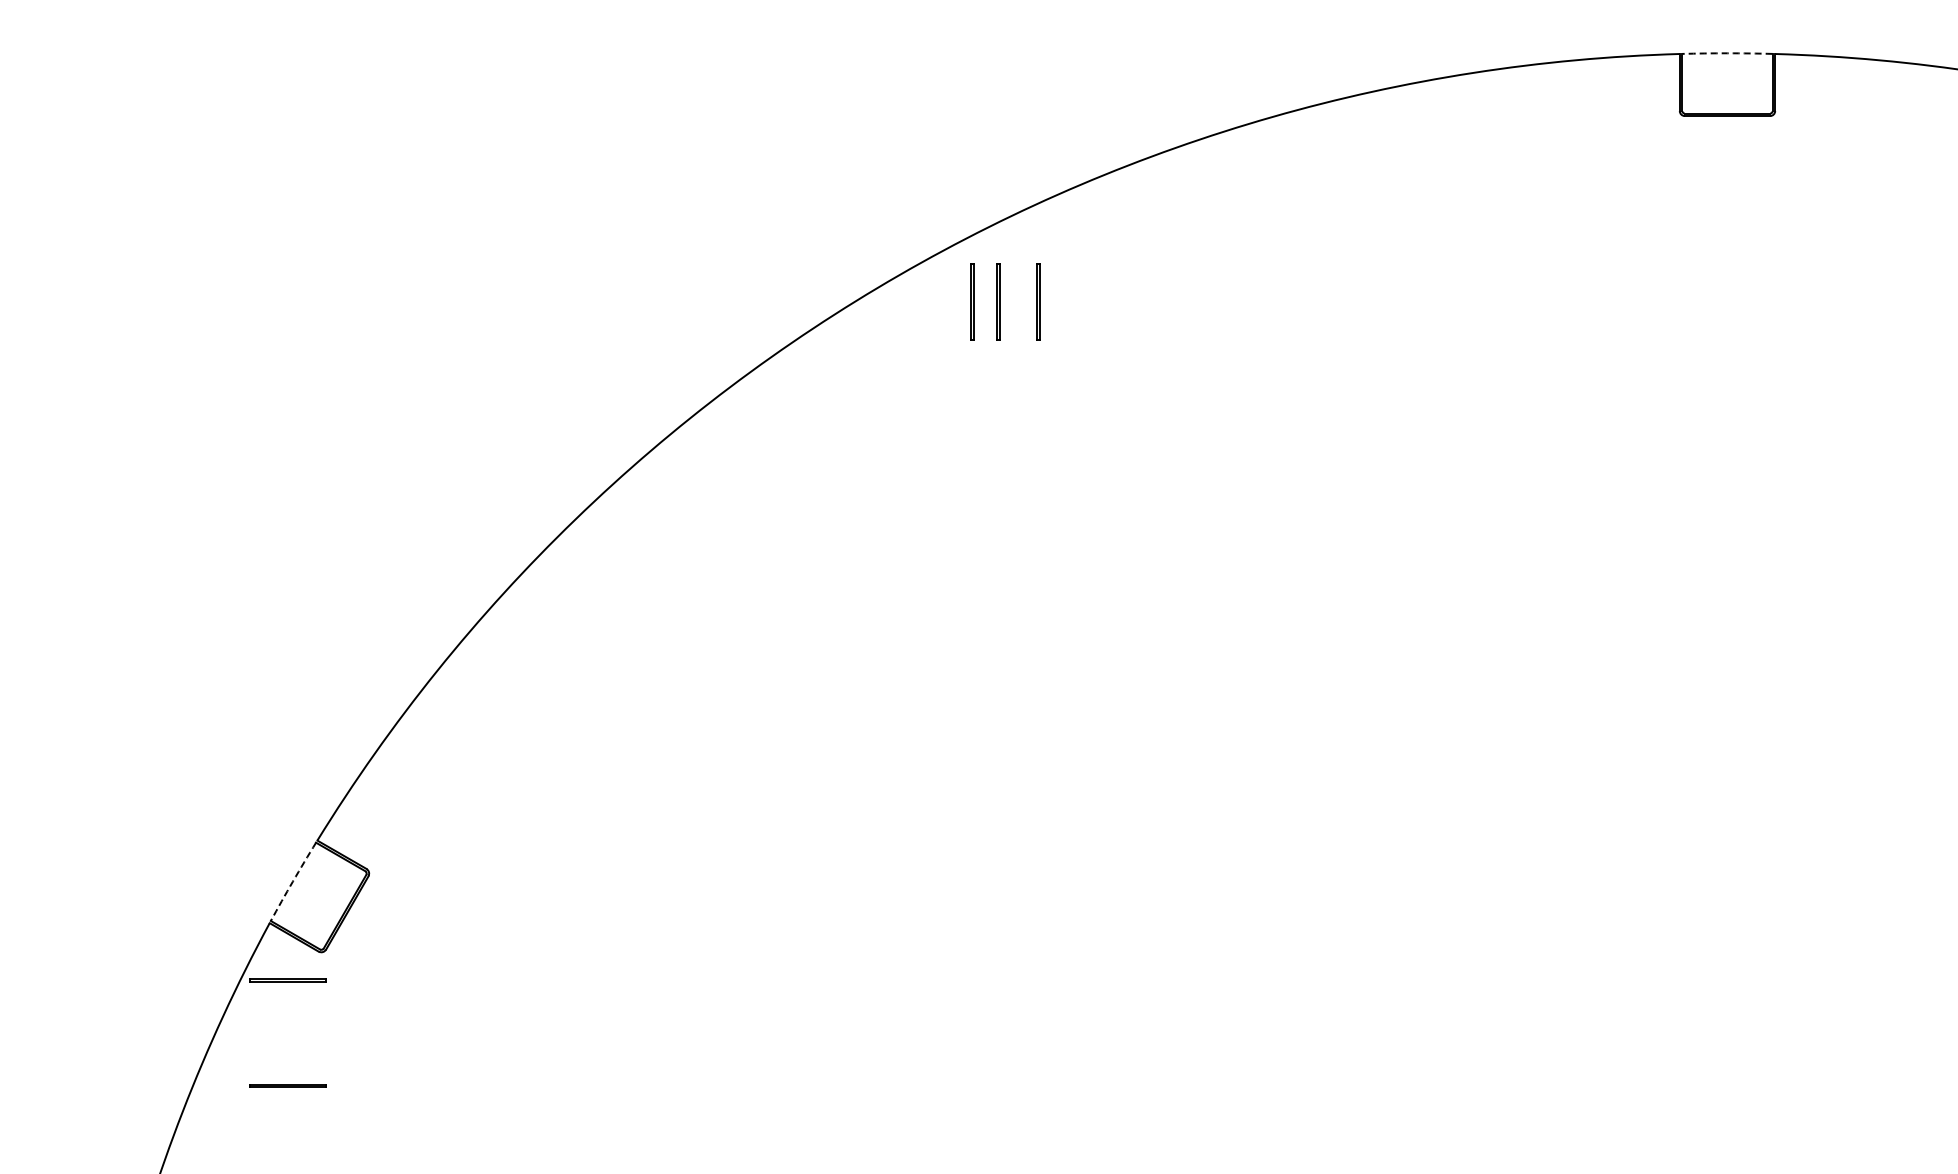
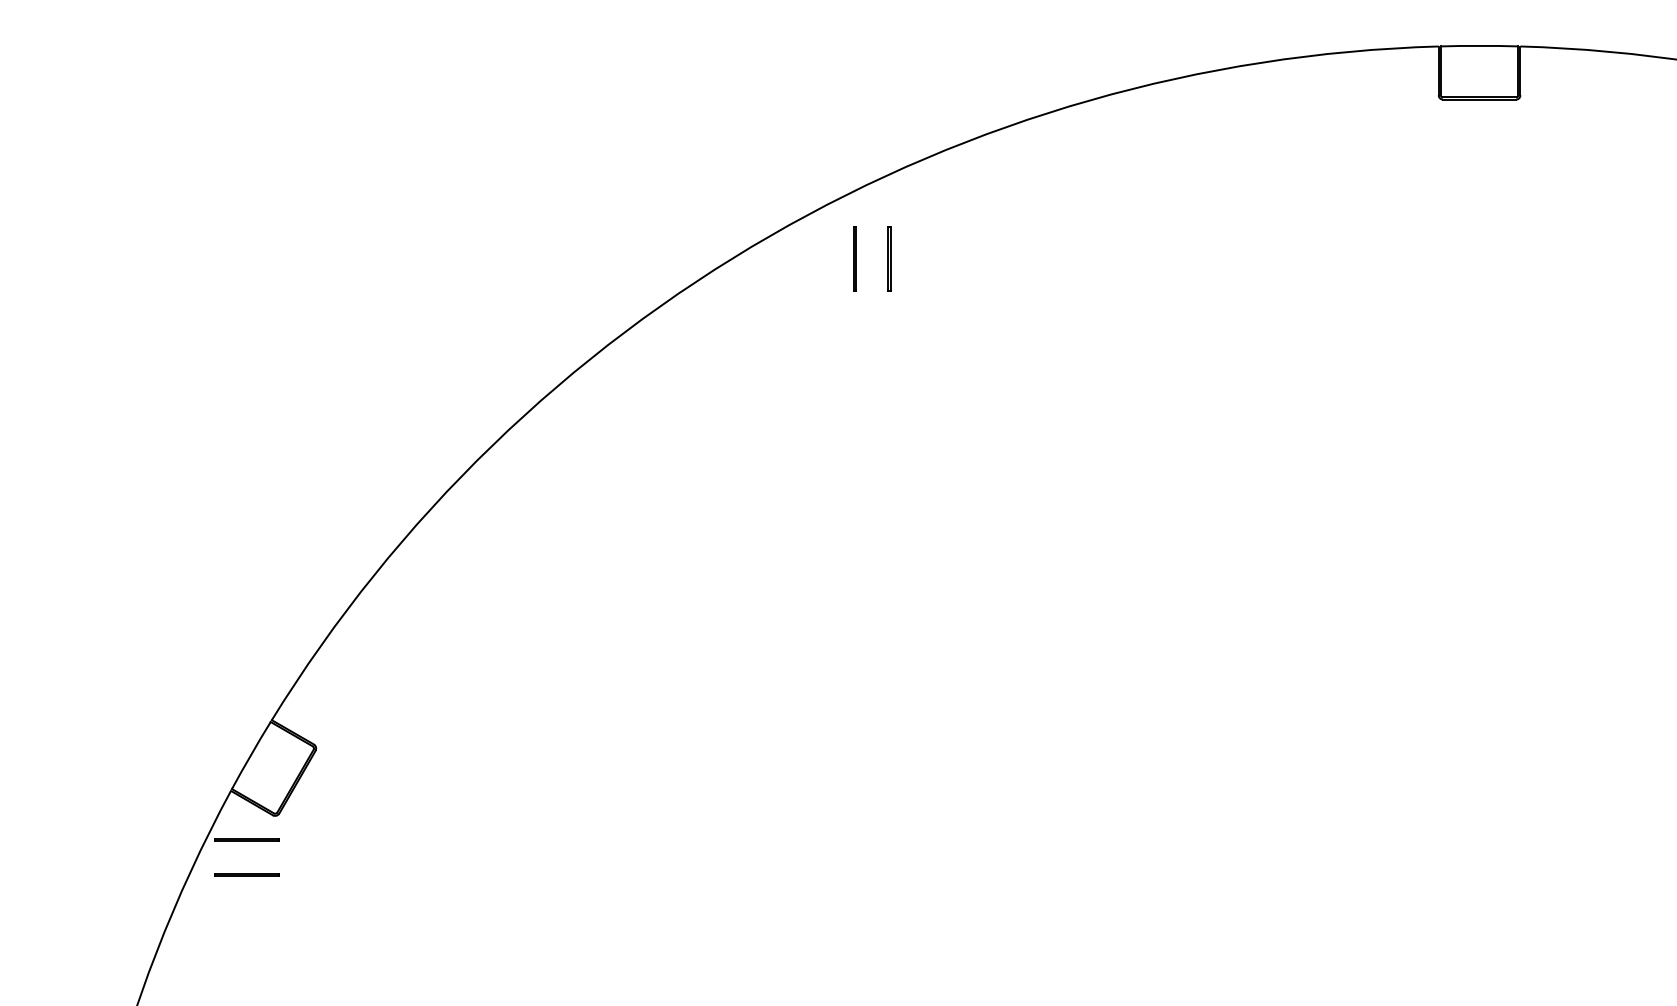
arc: (1727, 53) -> (1479, 46), dashed -> solid
line: (971, 301) -> (832, 258), removed
arc: (292, 881) -> (250, 755), dashed -> solid
line: (287, 1085) -> (246, 874), moved

